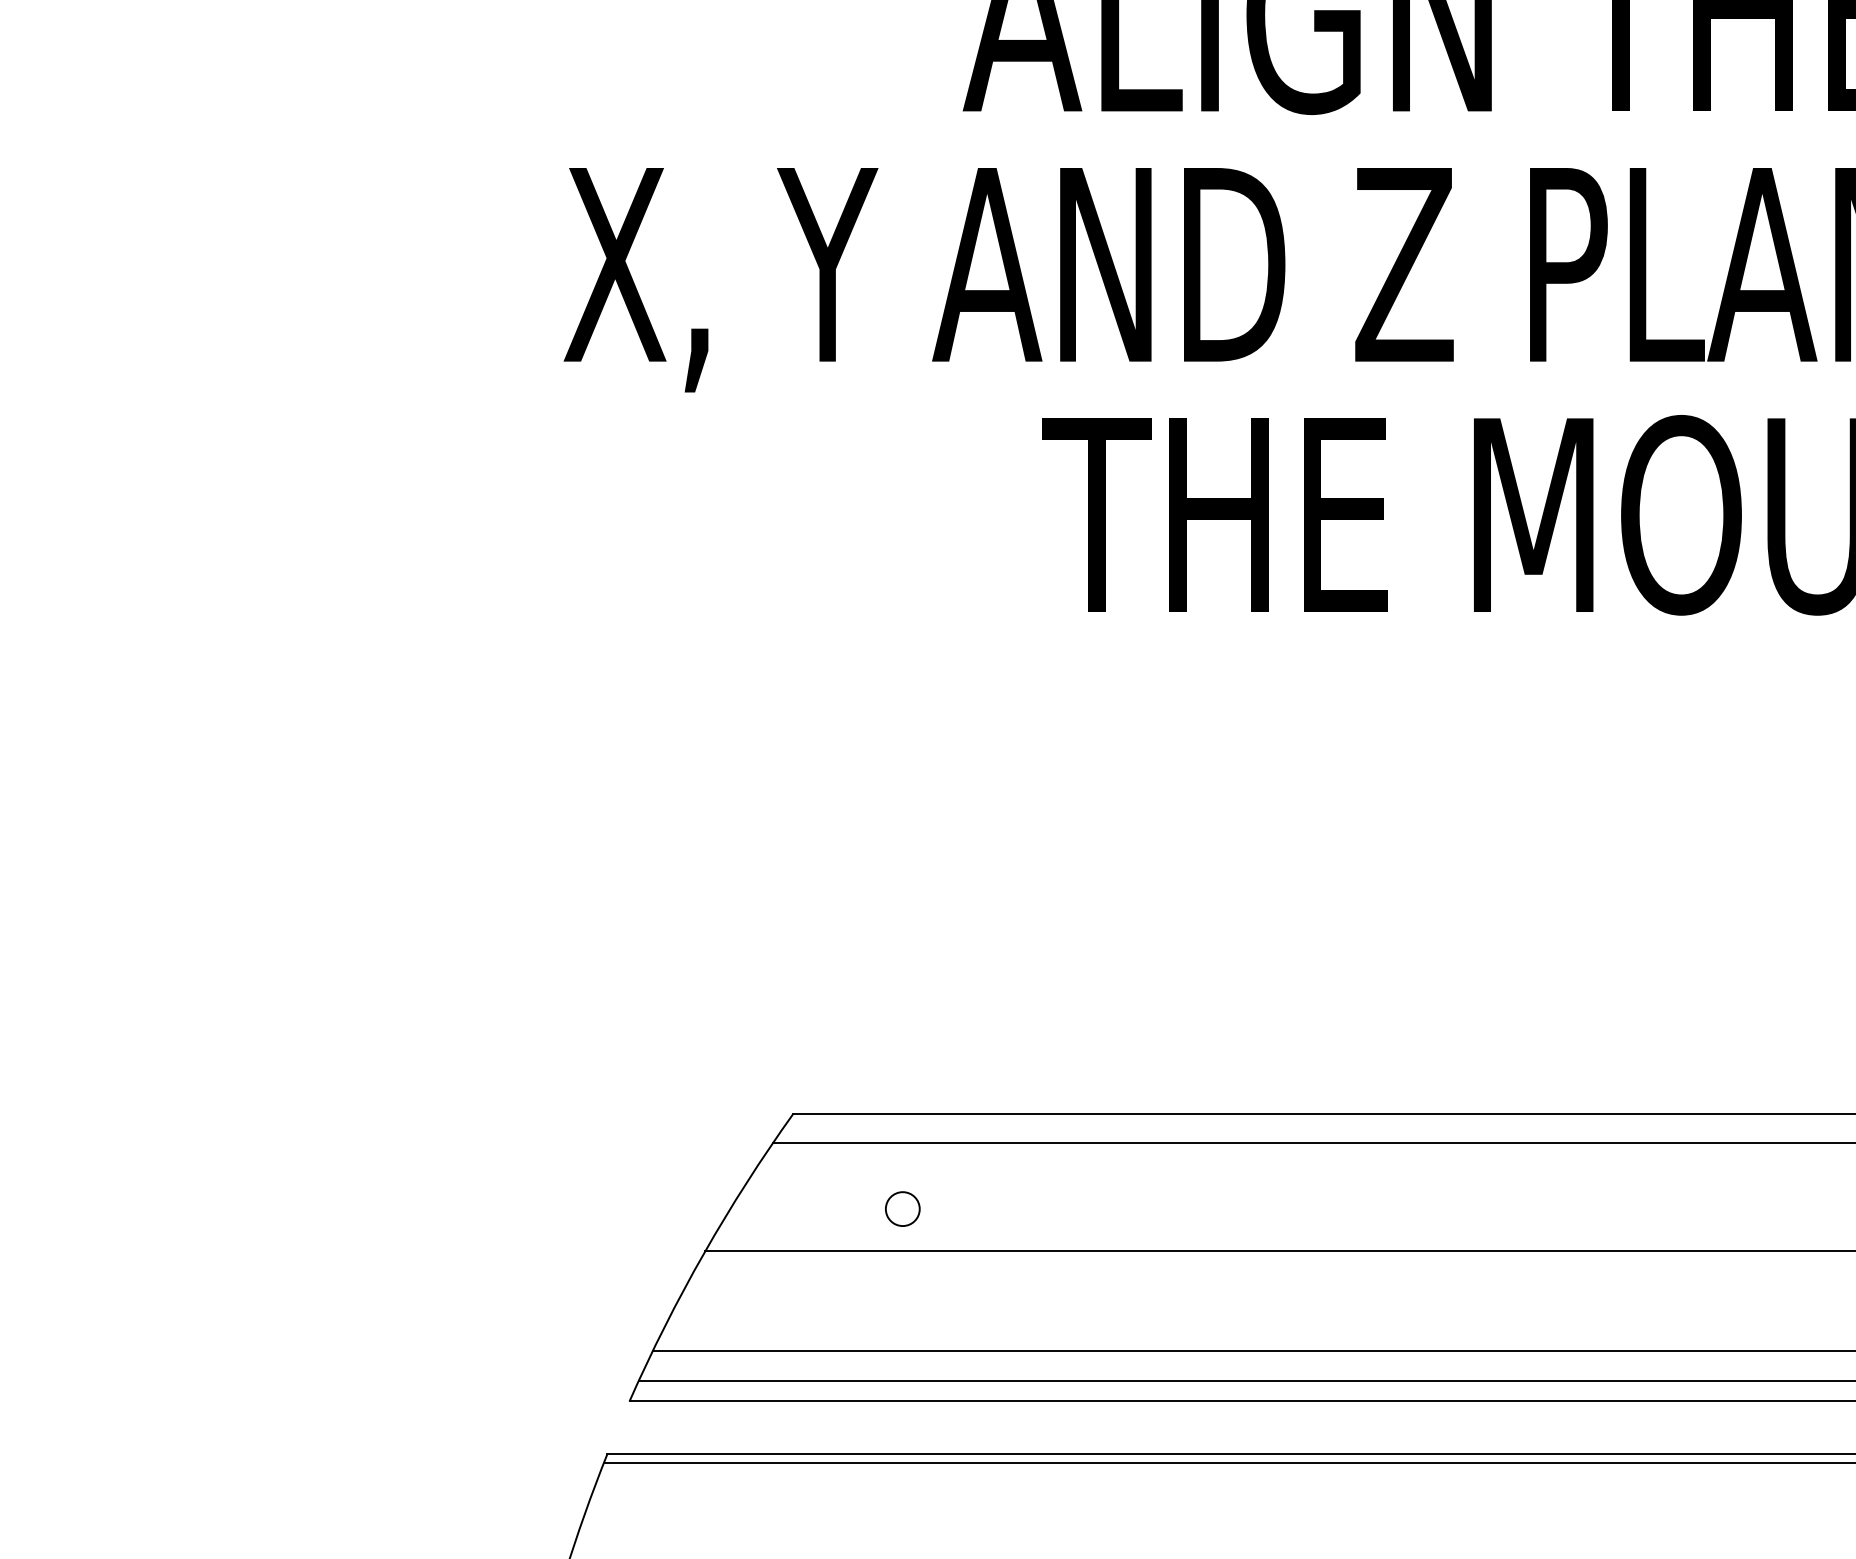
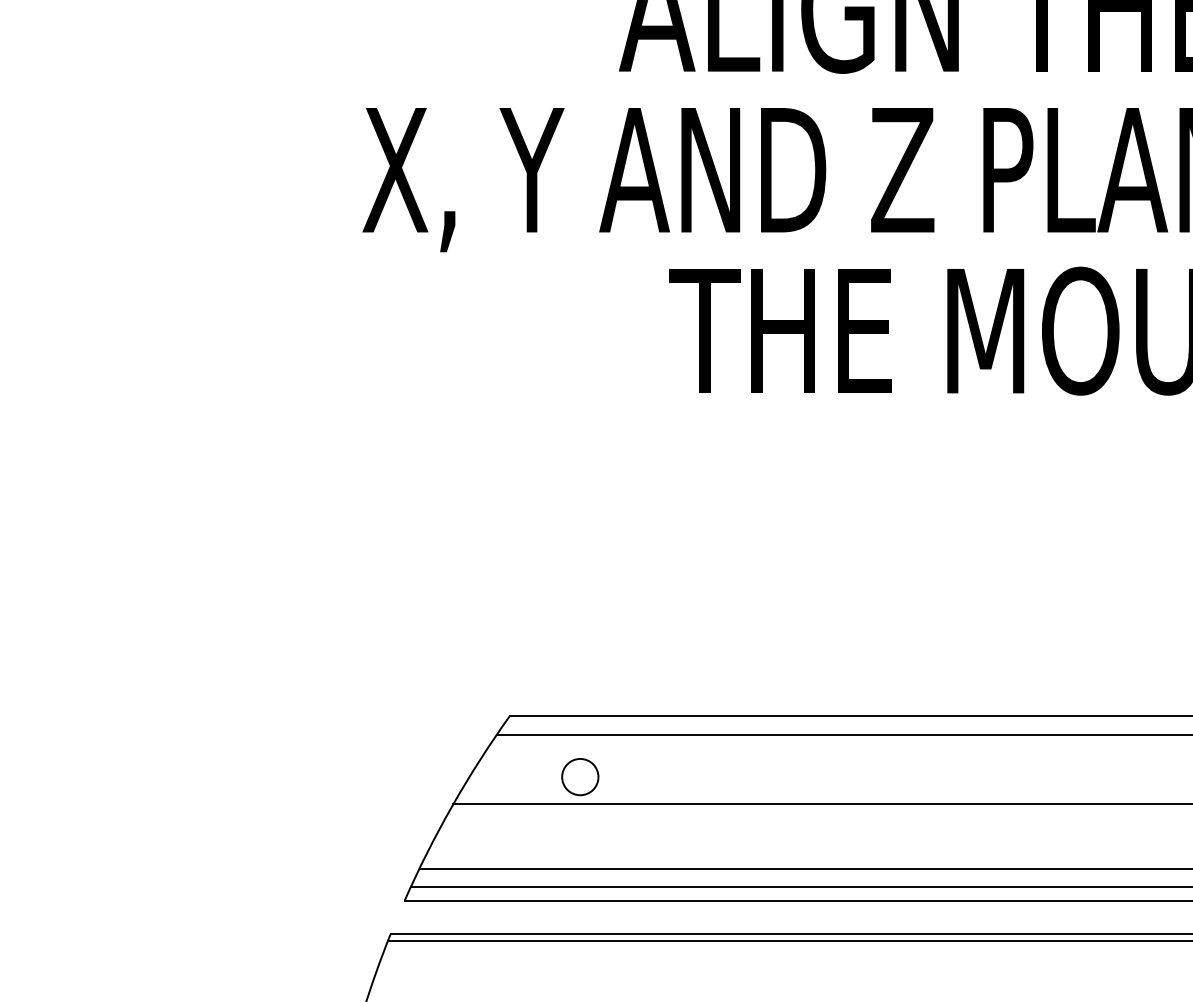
circle: (903, 1208) -> (580, 776), size x1.67

